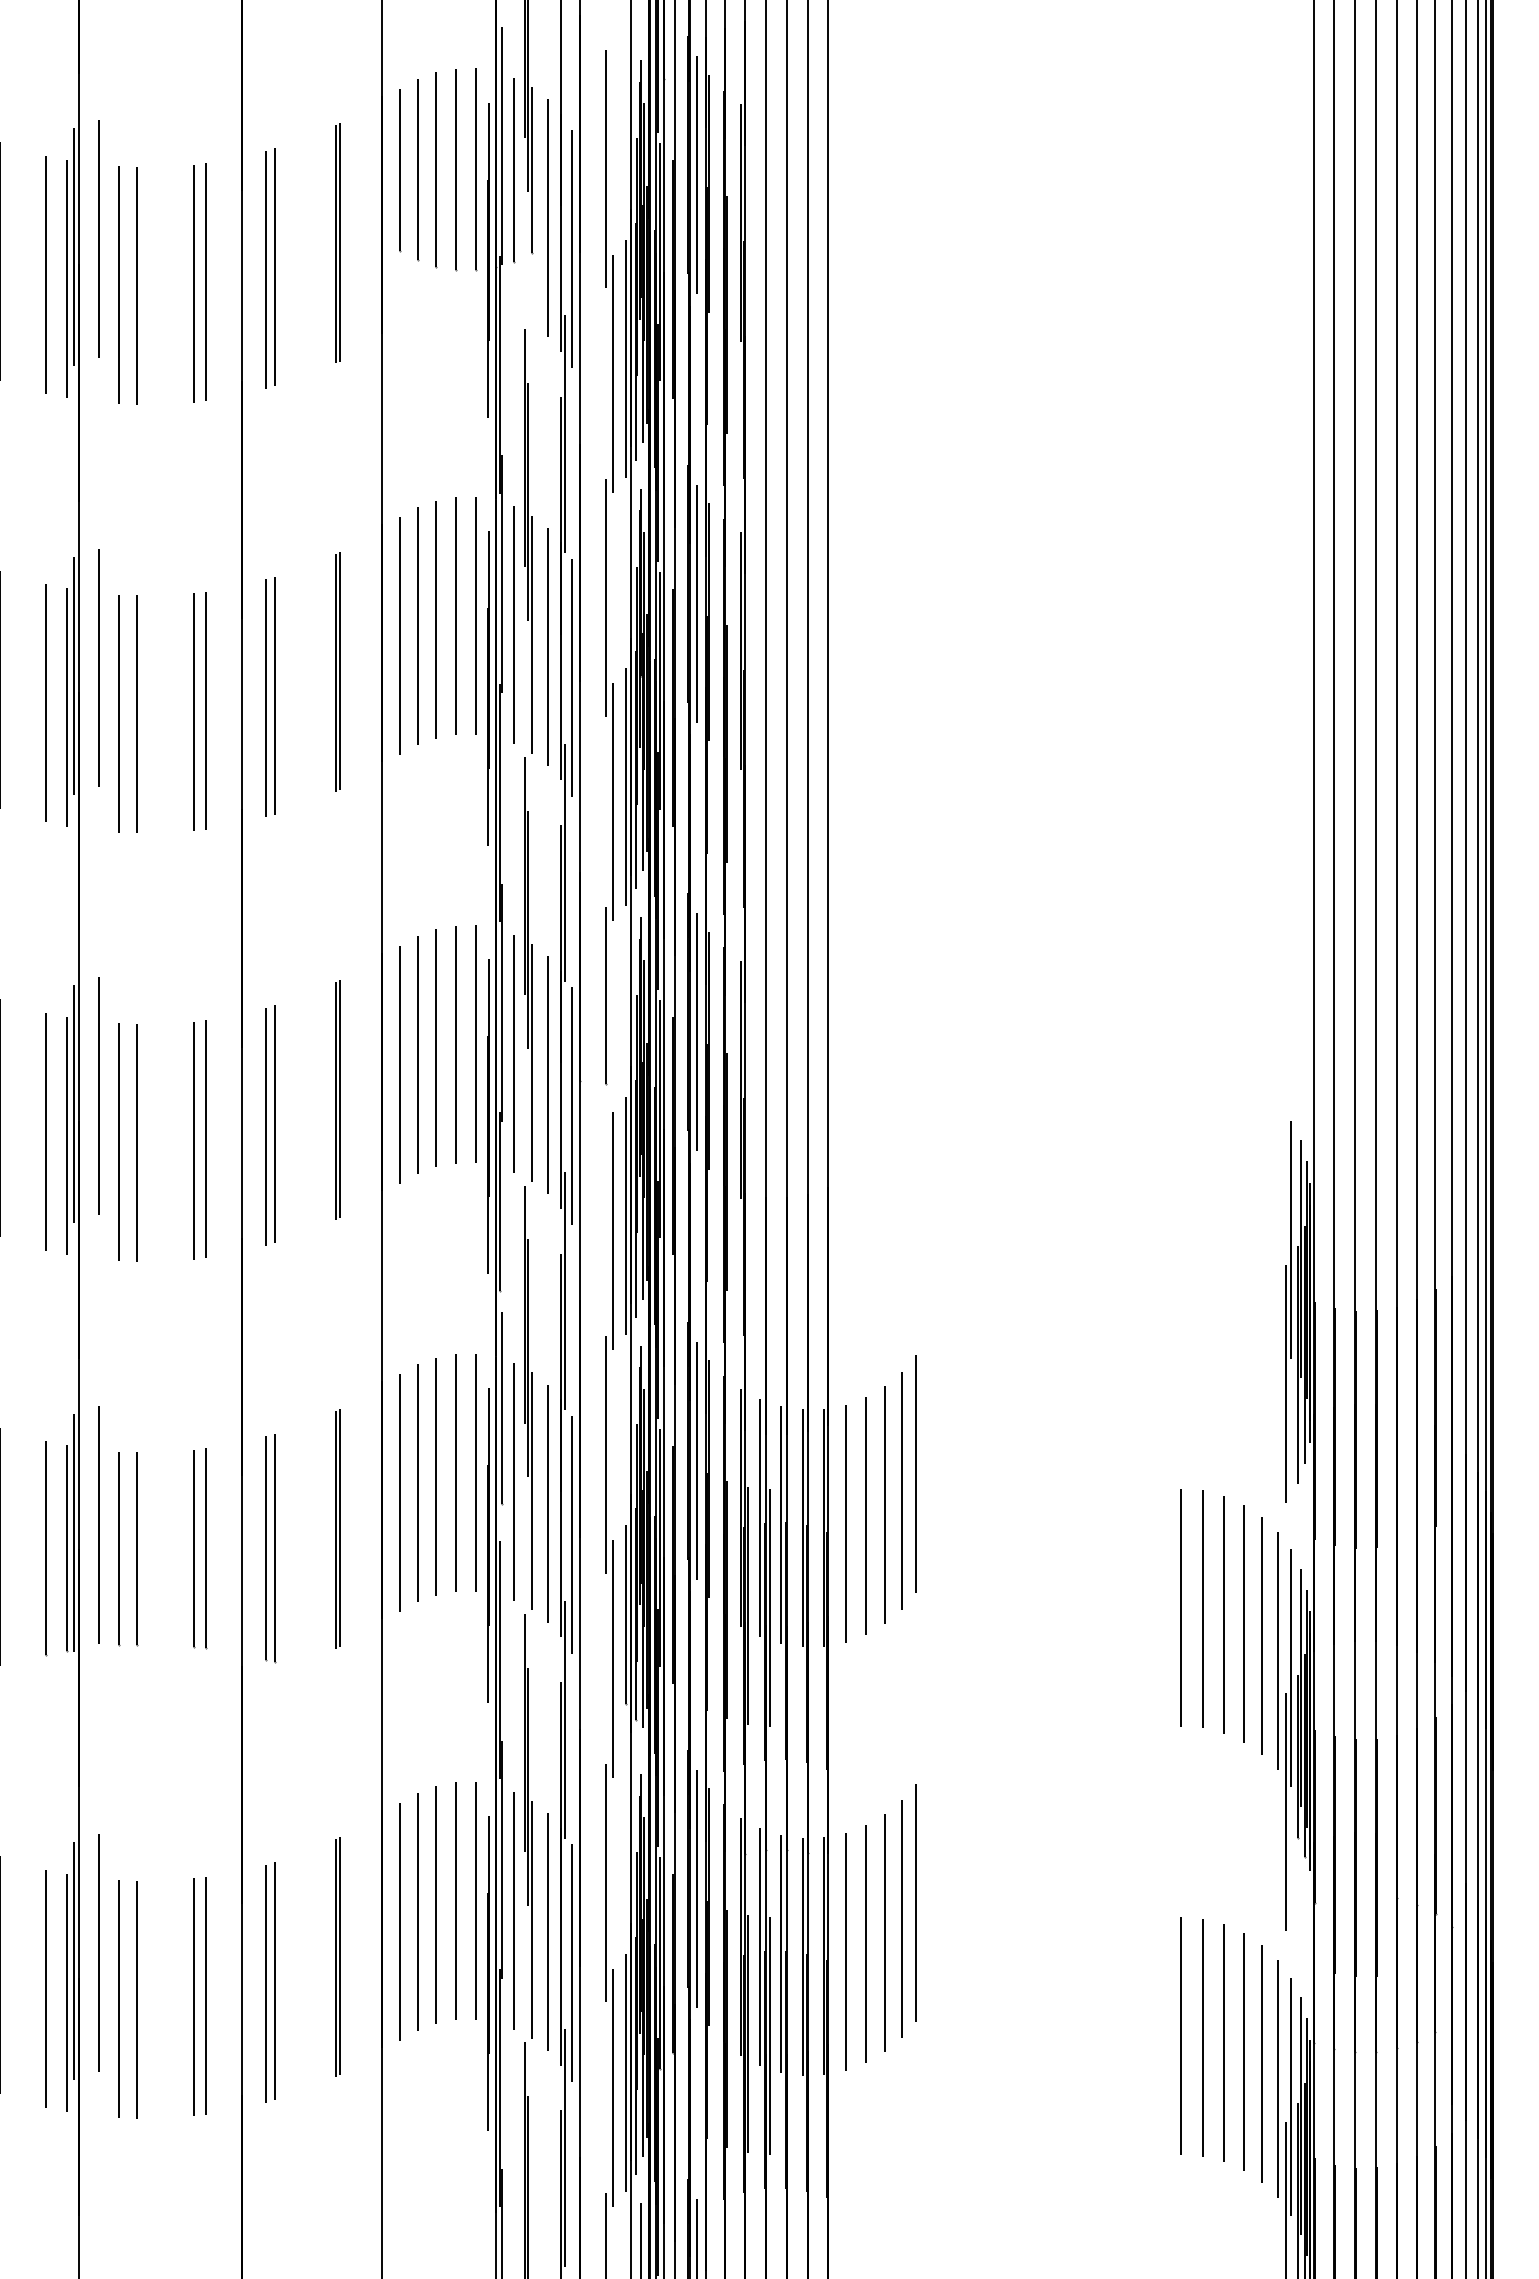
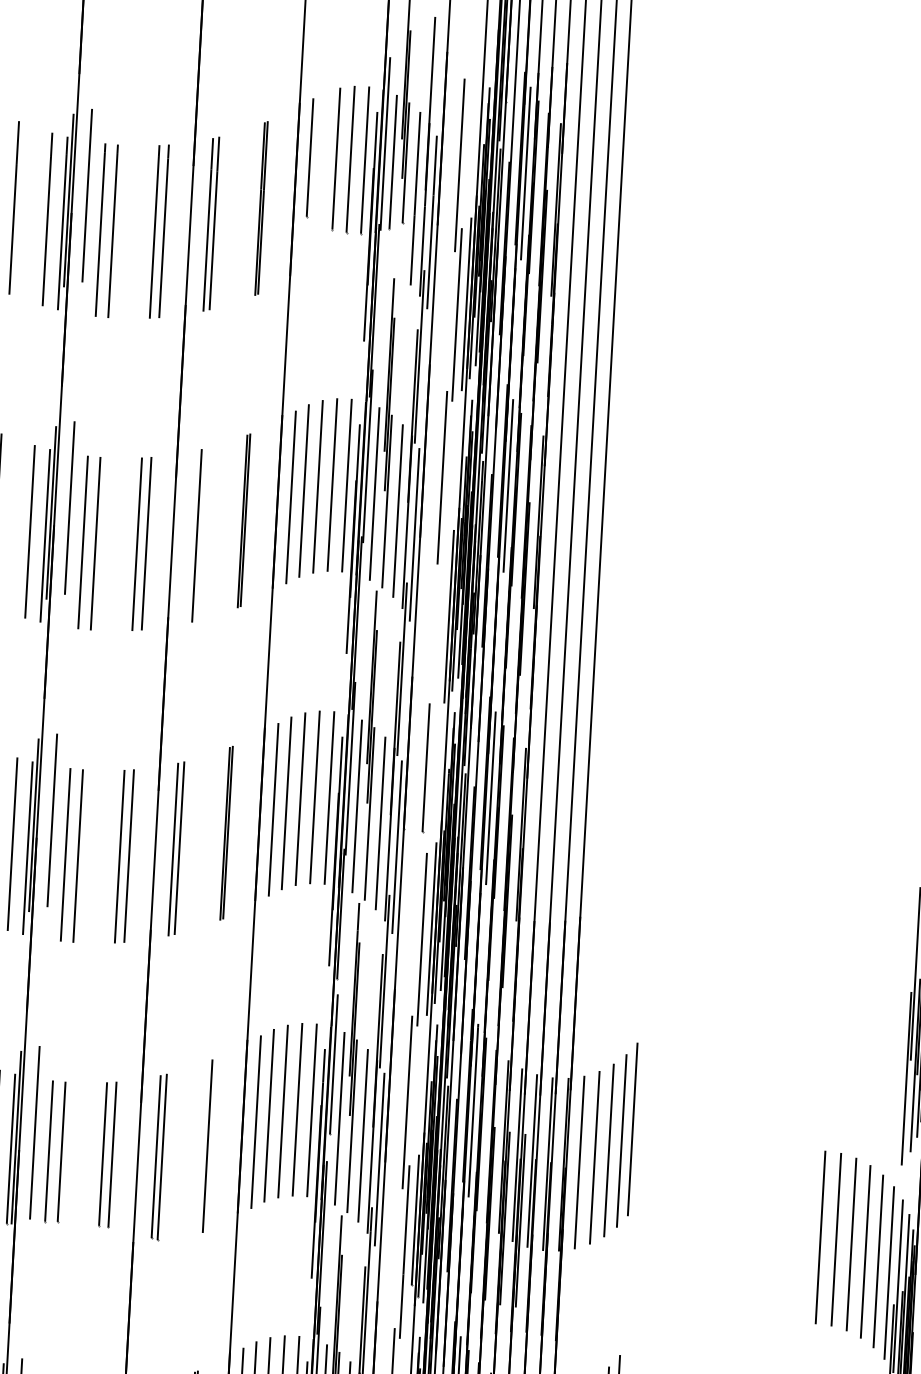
line: (418, 170) -> (323, 158), removed
line: (266, 698) -> (190, 537), removed
line: (613, 802) -> (439, 627), removed
line: (339, 1527) -> (210, 1144), removed

